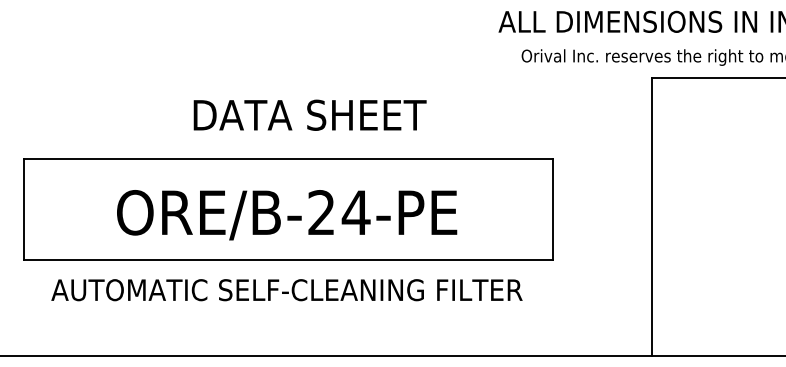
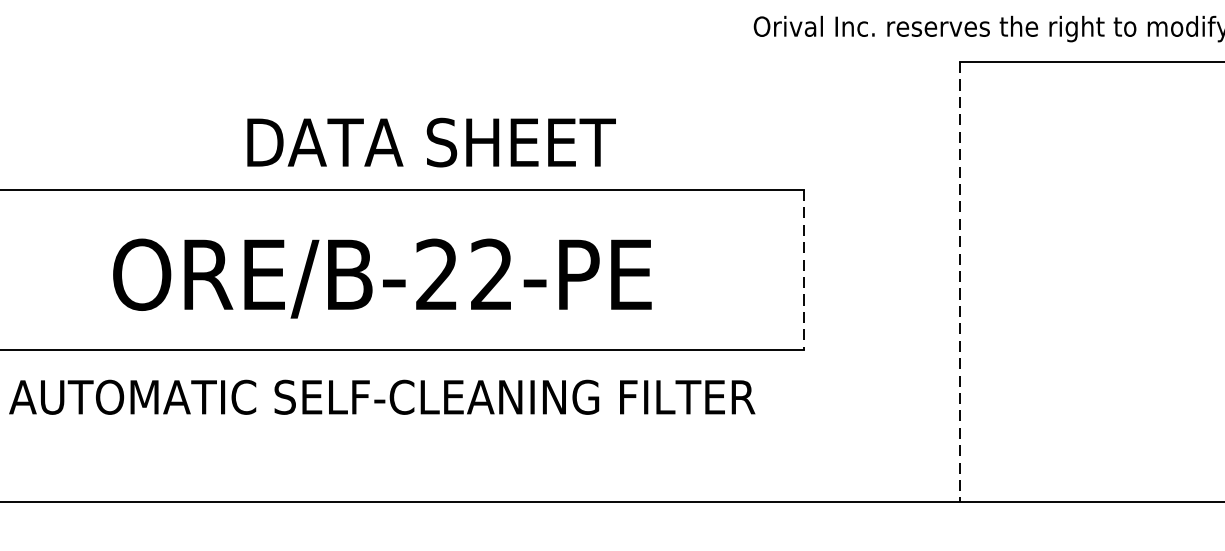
text: (309, 114) -> (430, 141), moved
line: (553, 210) -> (804, 271), solid -> dashed
text: (355, 212) -> (490, 274), ORE/B-24-PE -> ORE/B-22-PE
line: (651, 217) -> (959, 282), solid -> dashed

